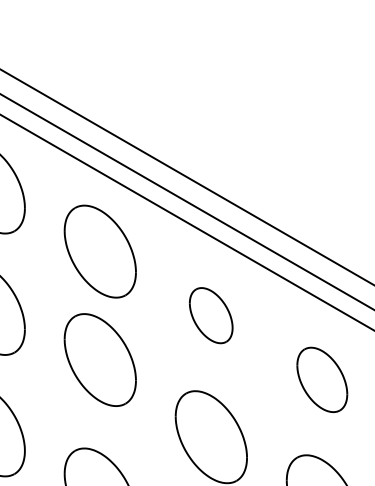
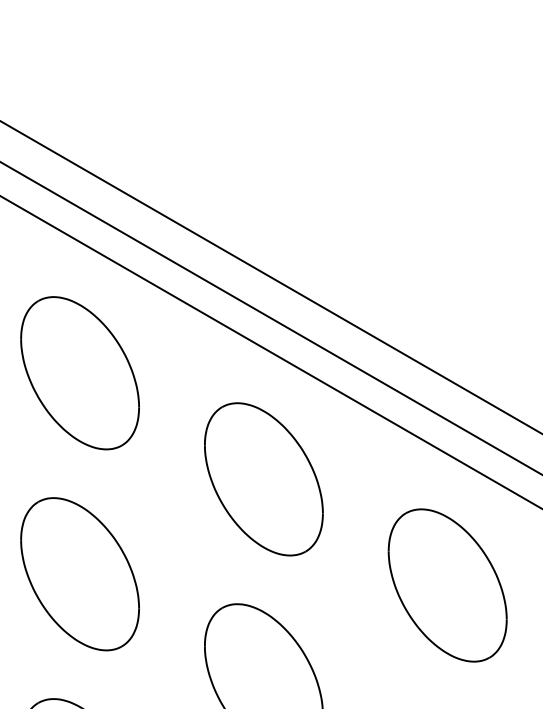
part: (210, 315) -> (262, 478), size x1.67
part: (99, 359) -> (78, 573), moved
part: (321, 379) -> (446, 584), size x1.43

